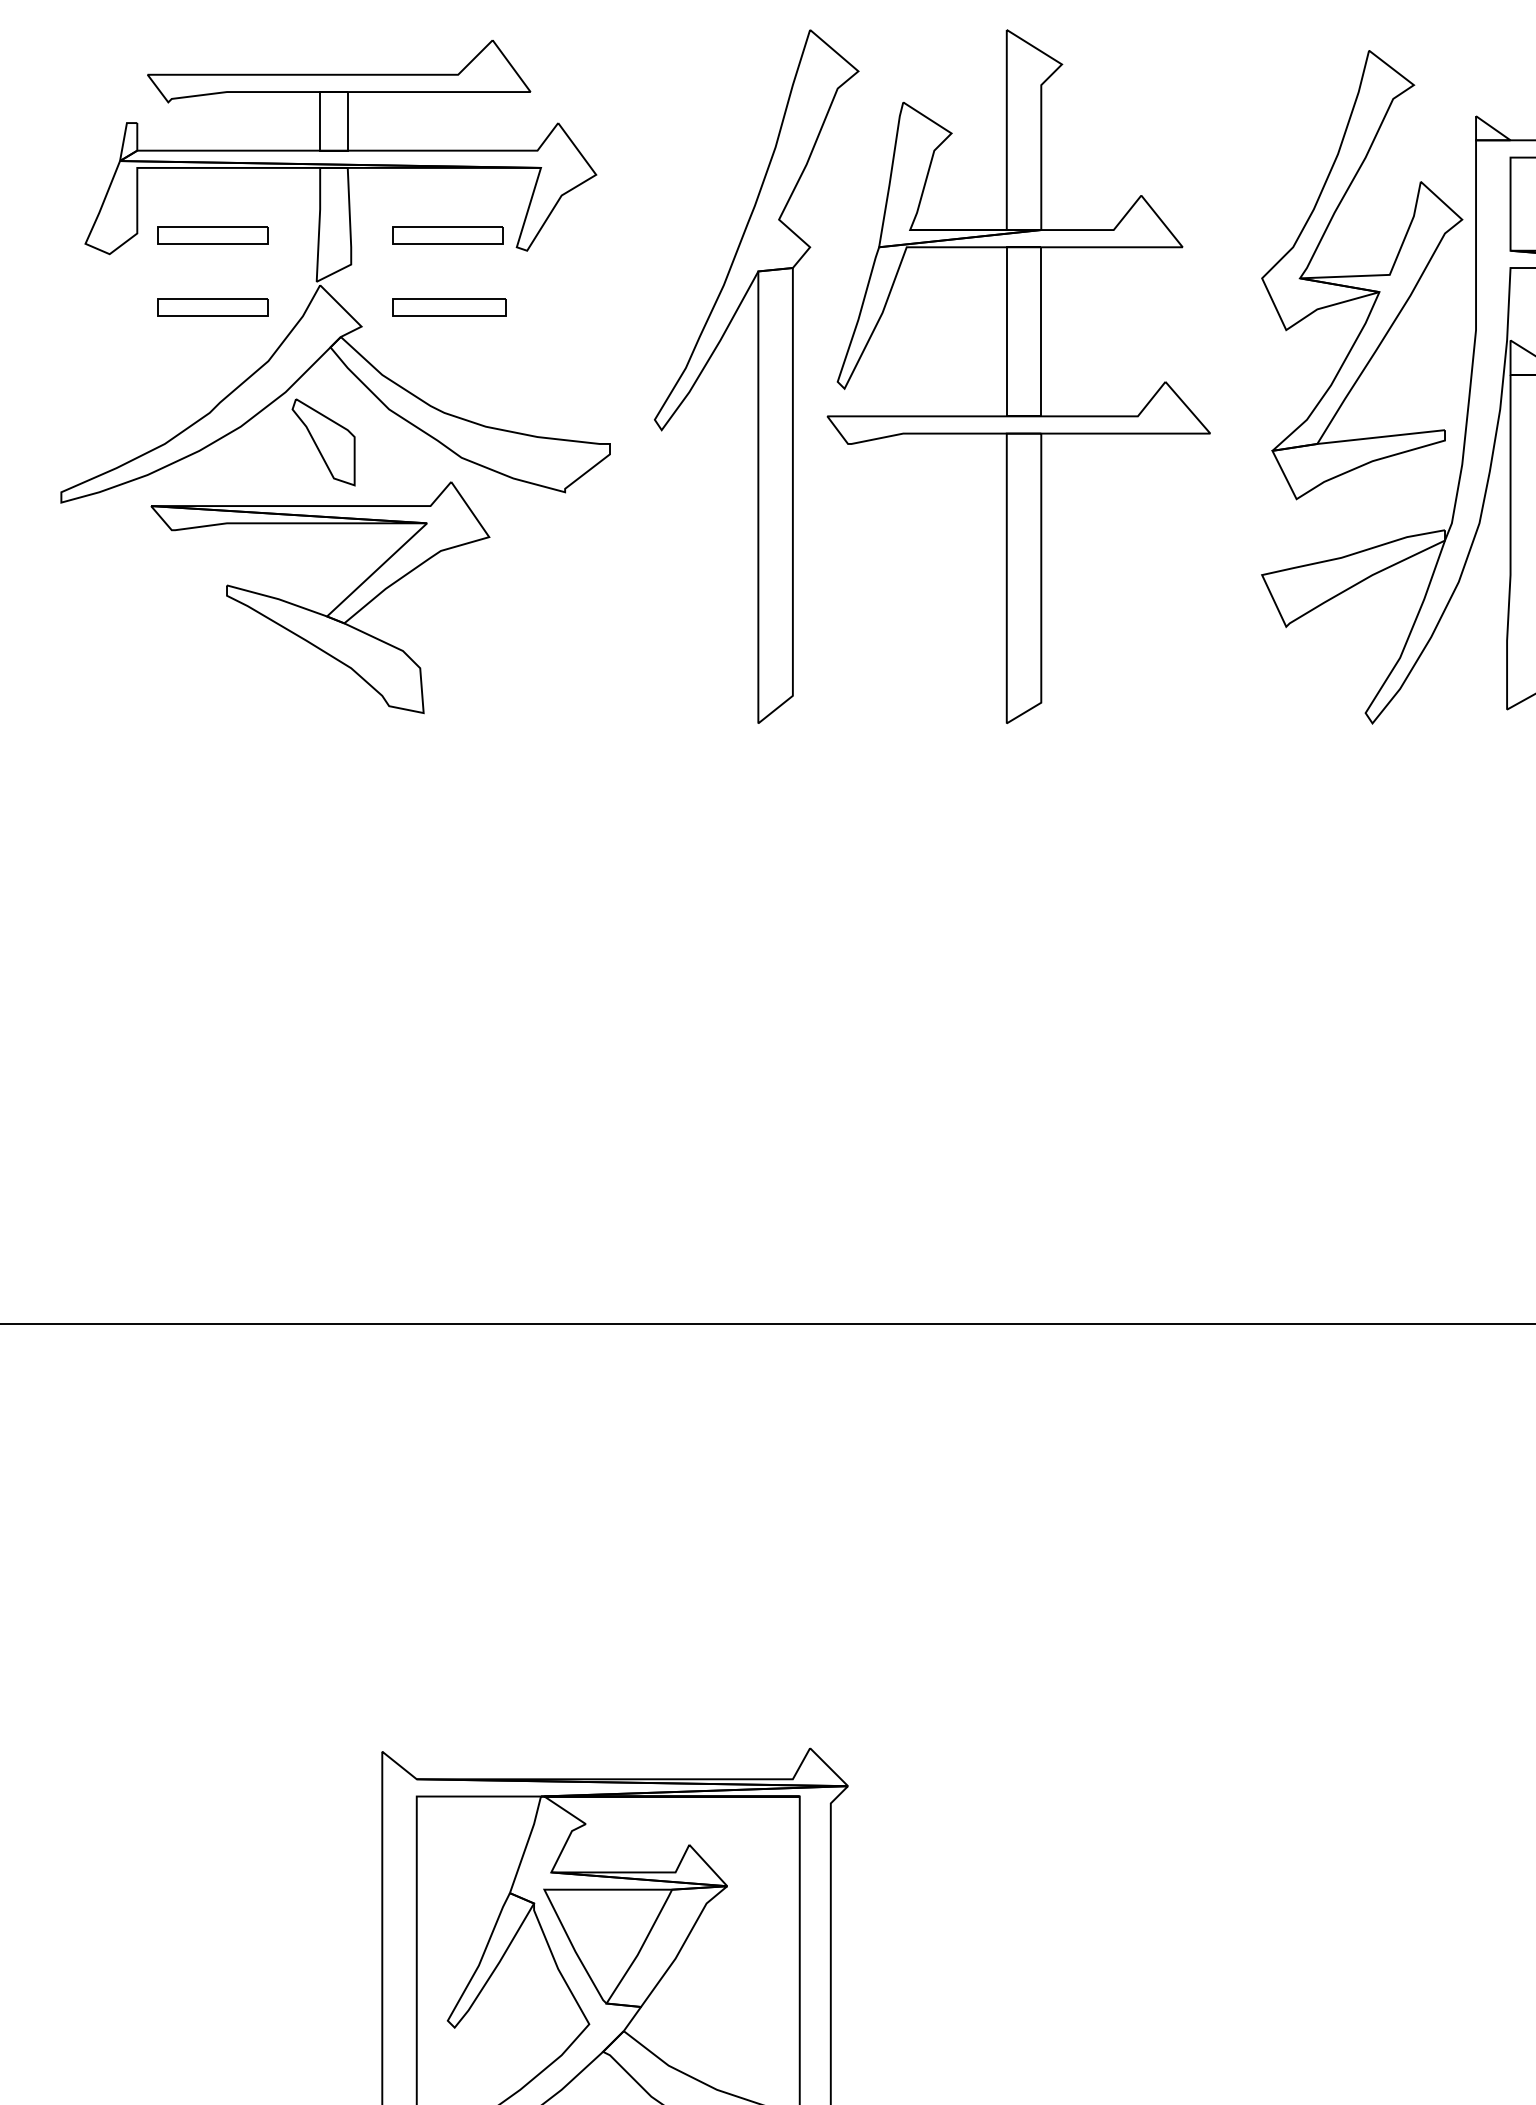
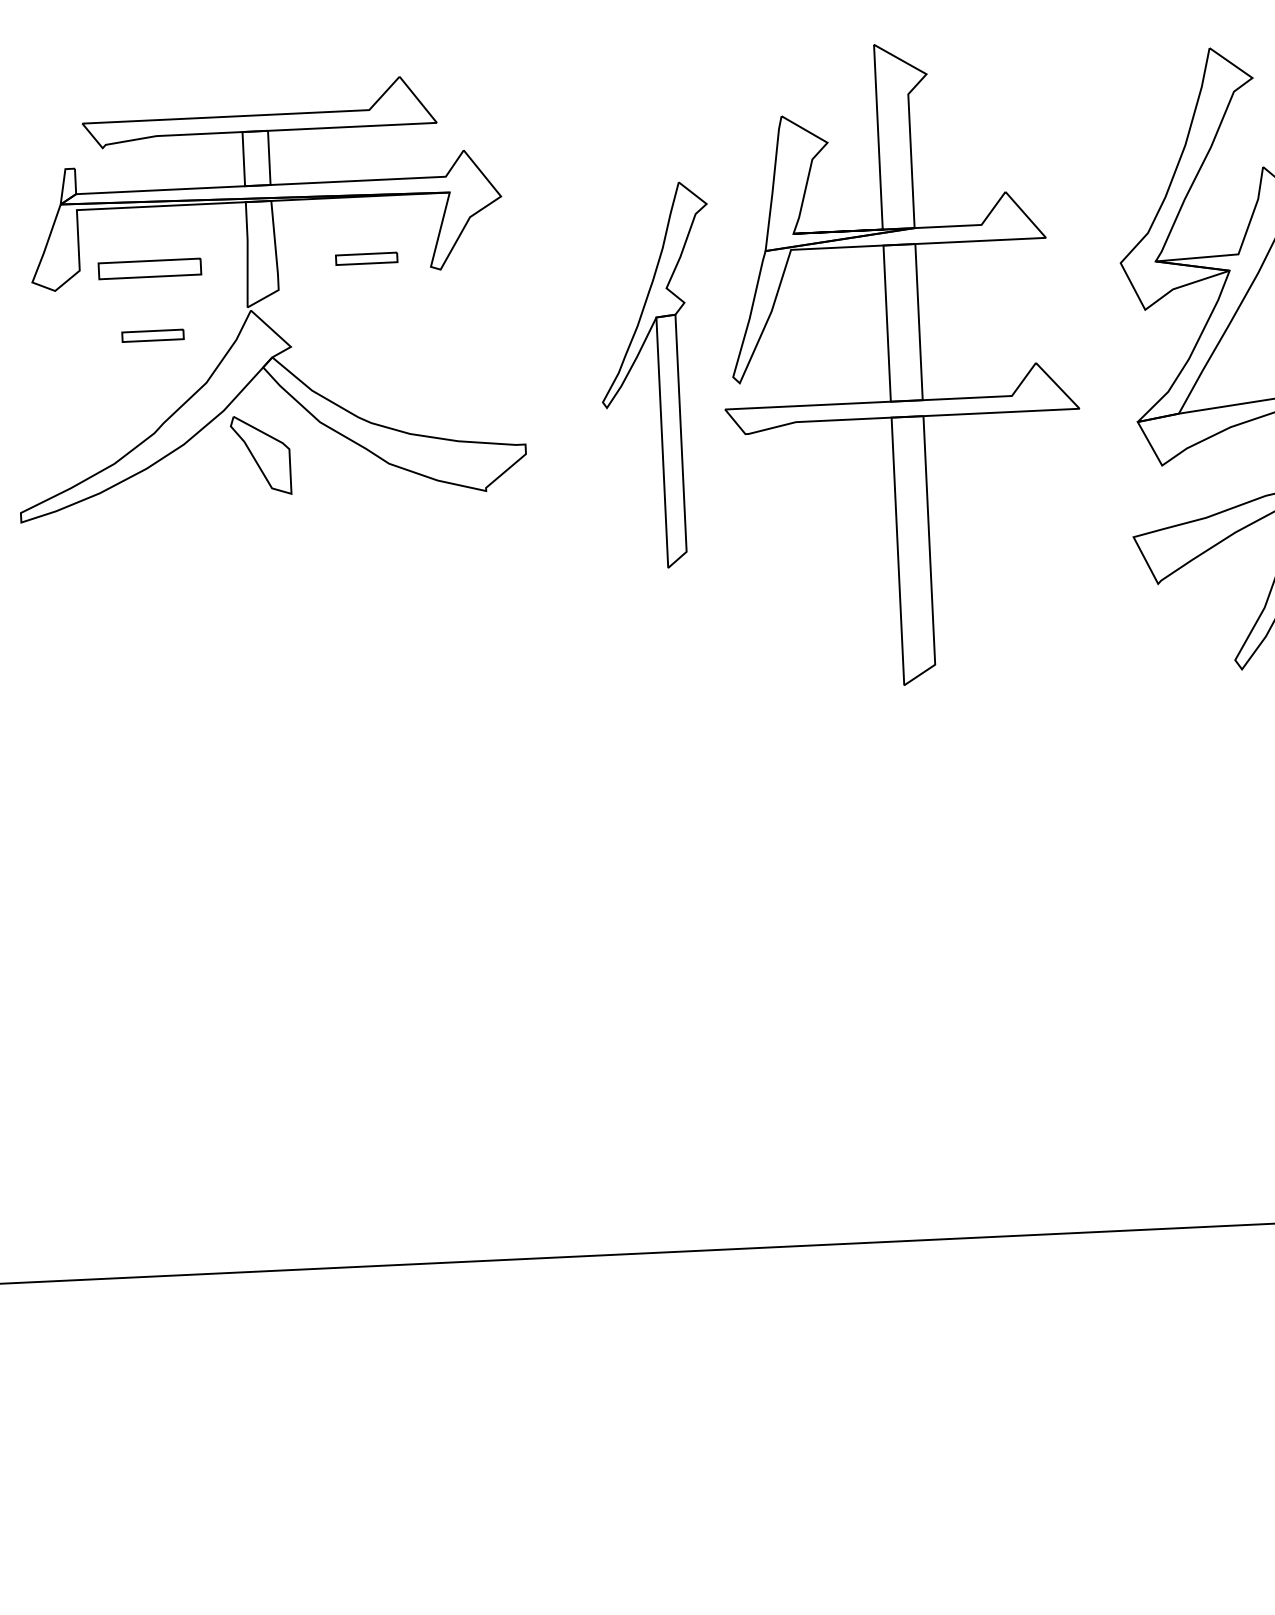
part: (447, 235) -> (366, 259), size x0.6
part: (212, 307) -> (152, 335), size x0.6
part: (449, 307) -> (371, 325), removed
part: (756, 376) -> (657, 375), size x0.6
part: (316, 611) -> (261, 612), removed

